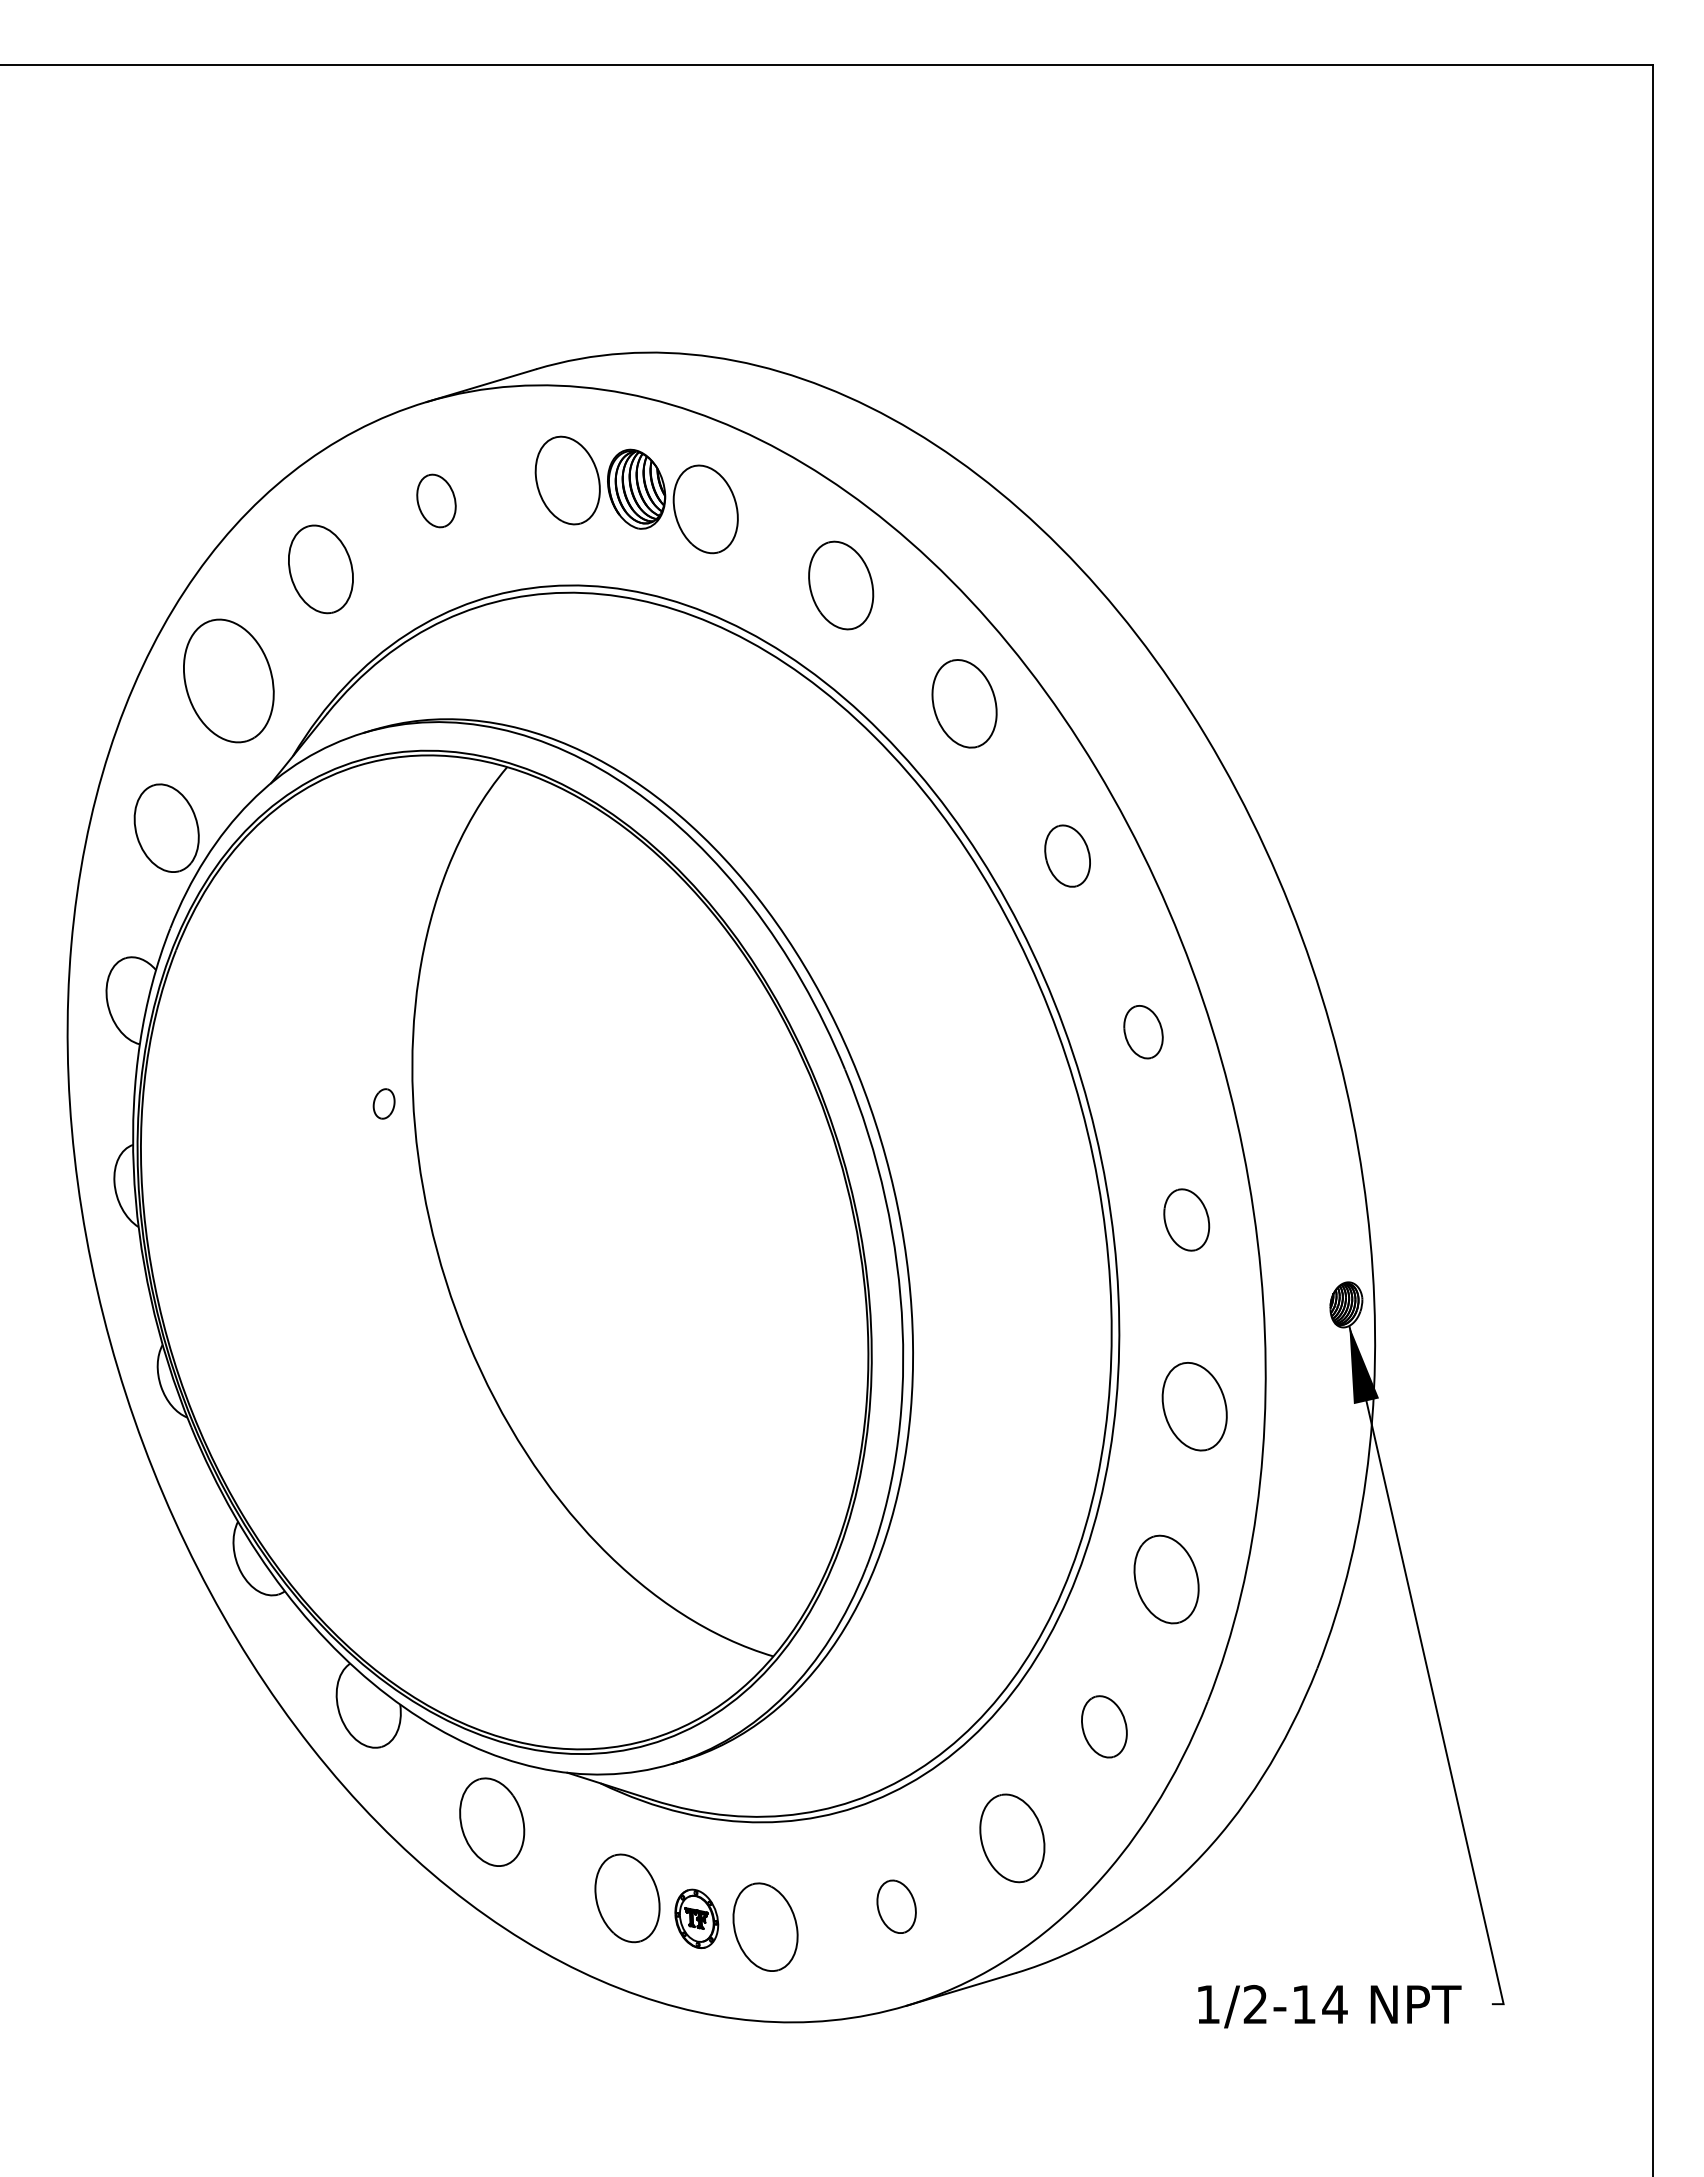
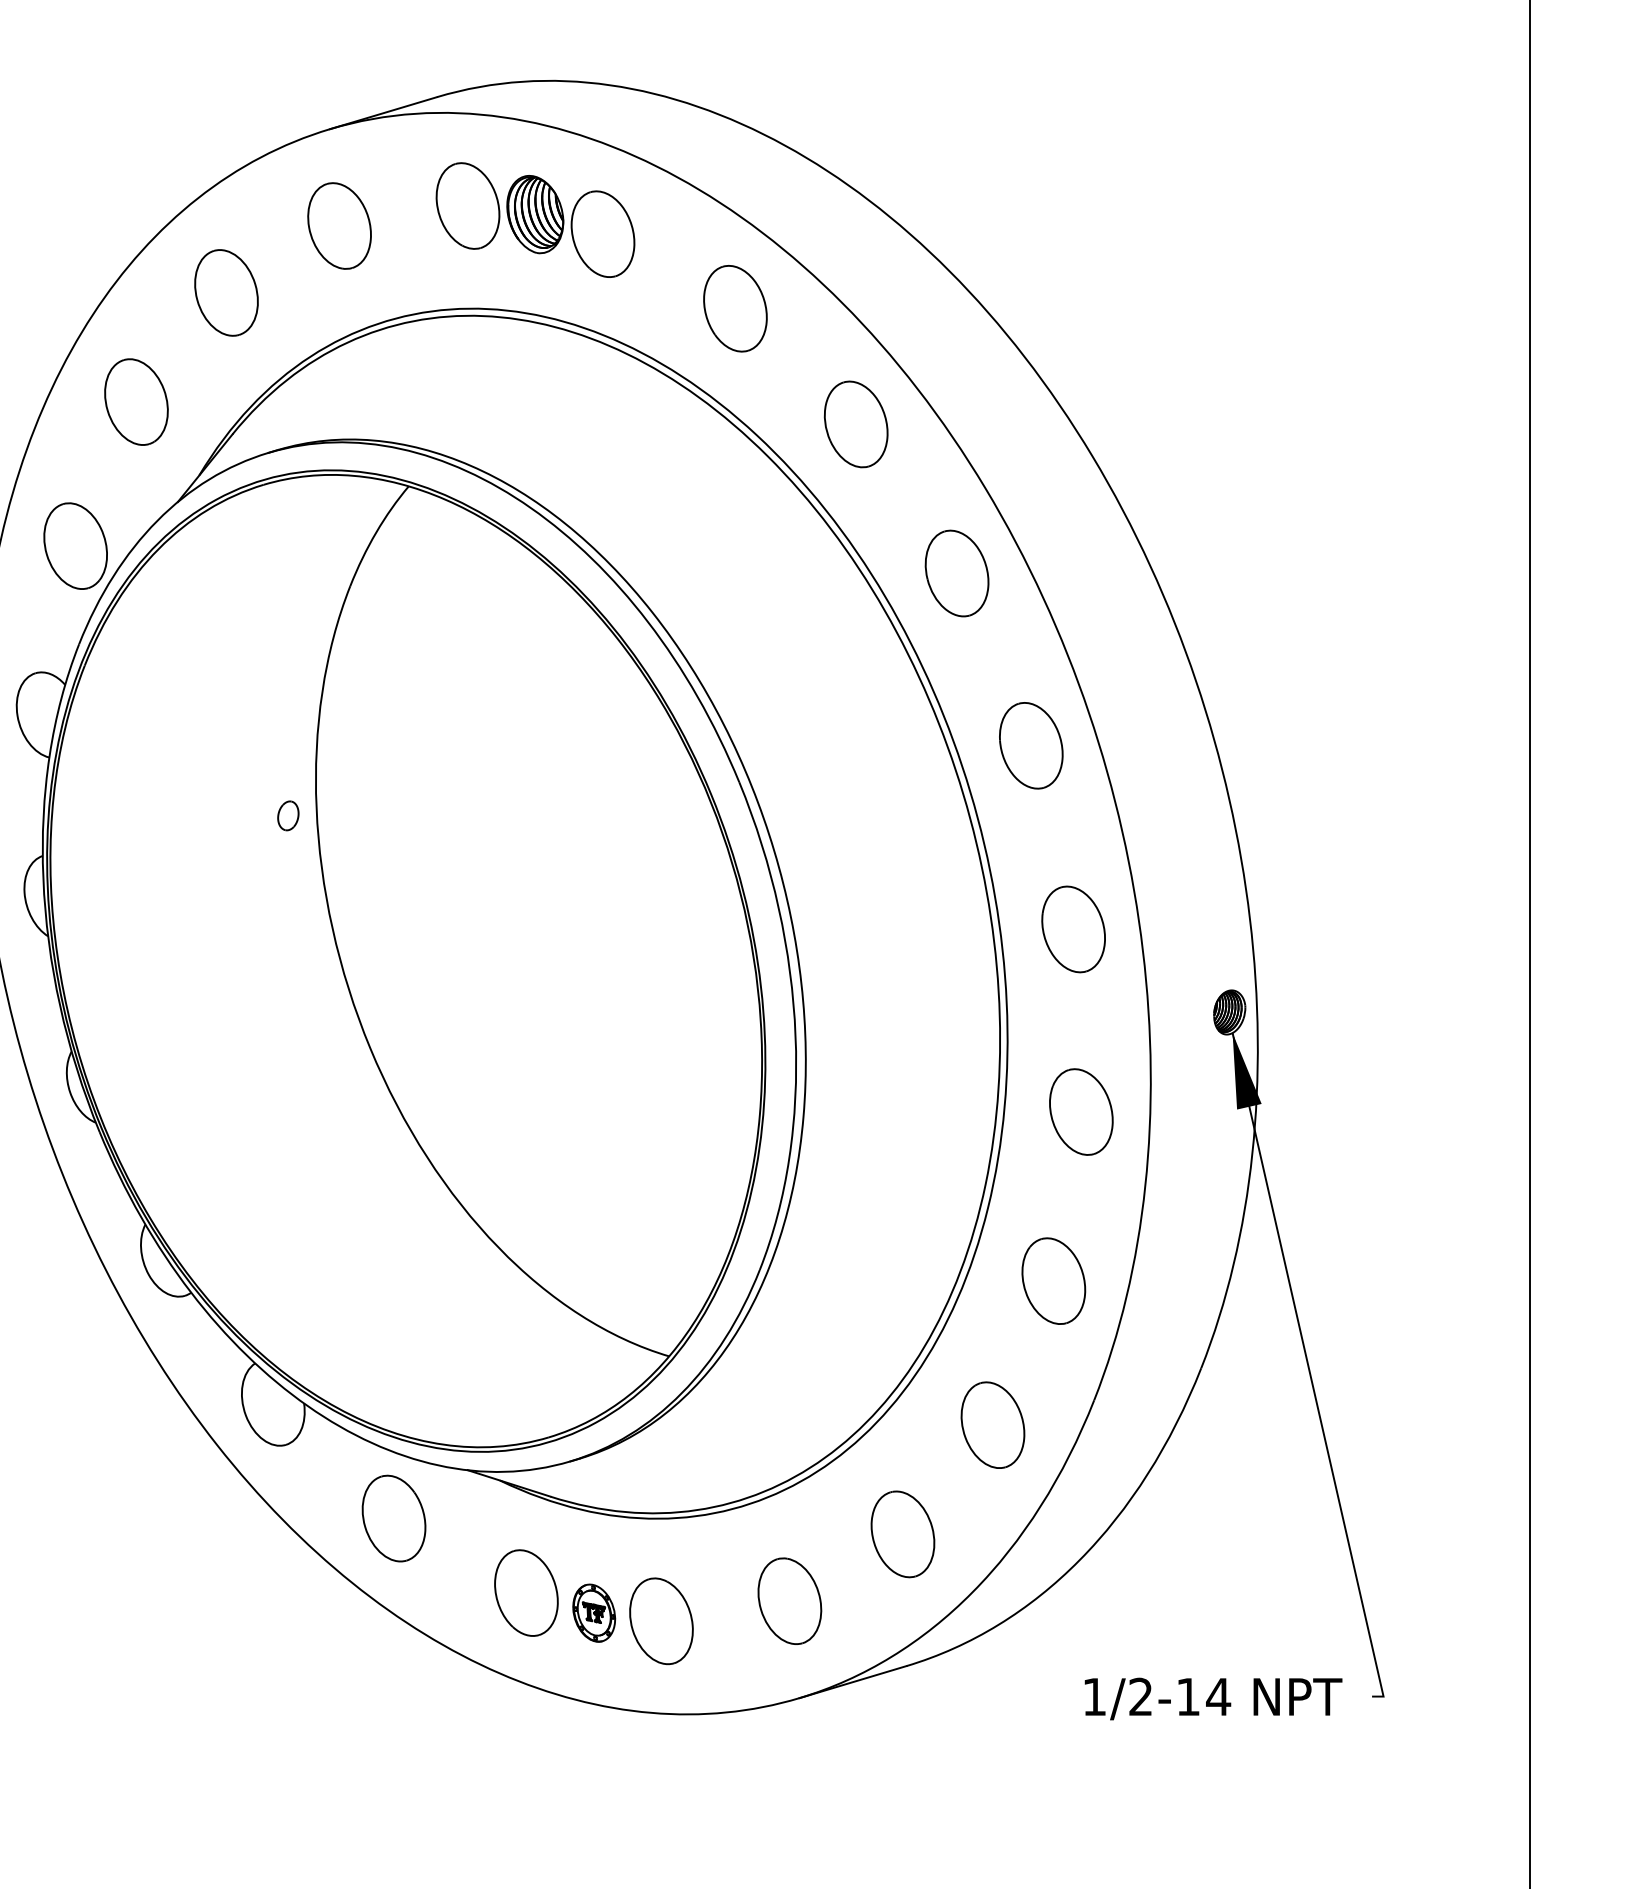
part: (436, 500) -> (339, 225), size x1.67
part: (228, 680) -> (136, 401), size x0.71
part: (1067, 855) -> (956, 572), size x1.43
part: (1143, 1031) -> (1031, 745), size x1.67
part: (1186, 1219) -> (1073, 928), size x1.43
part: (1104, 1726) -> (993, 1424), size x1.43
part: (896, 1906) -> (789, 1601), size x1.67

